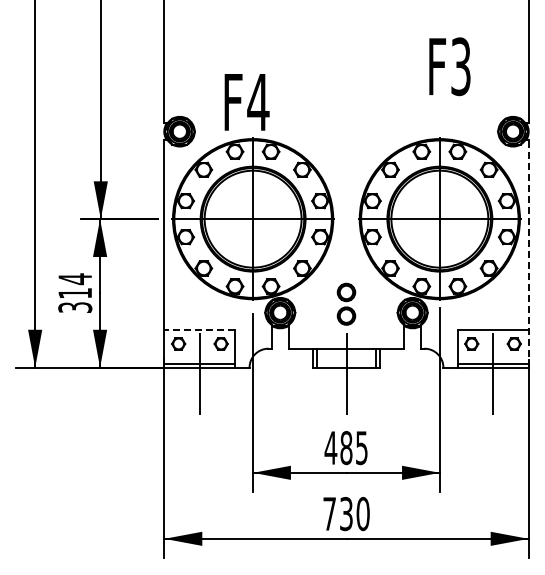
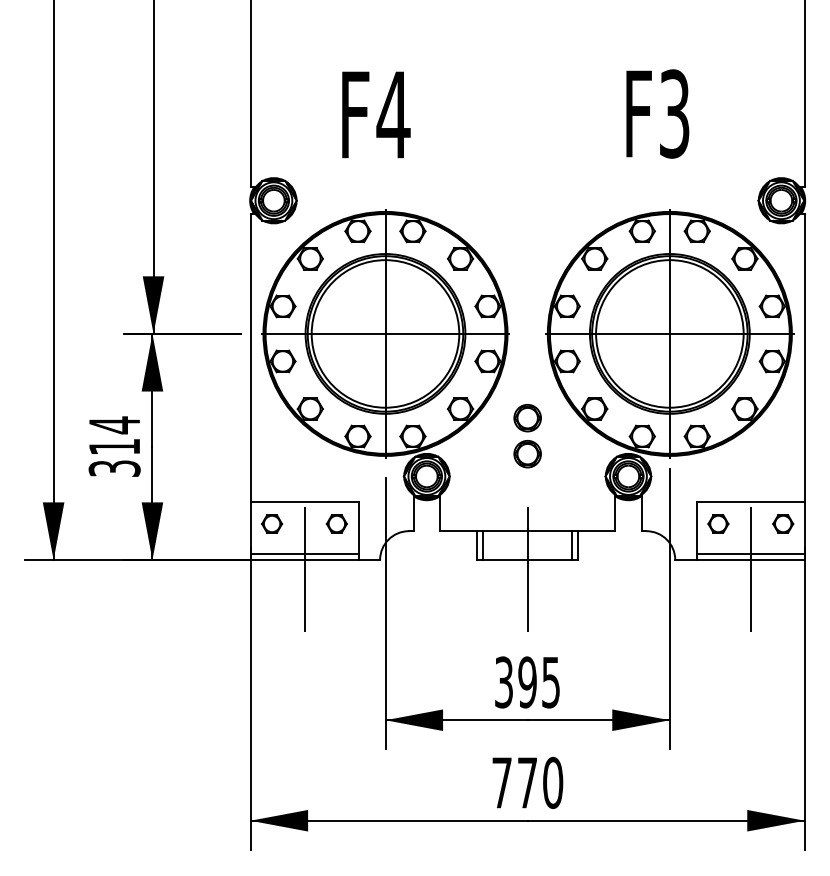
text: (449, 66) -> (657, 113), moved
text: (246, 102) -> (375, 115), moved
line: (528, 254) -> (804, 387), dashed -> solid
part: (346, 303) -> (527, 434), moved
line: (199, 329) -> (303, 501), dashed -> solid
text: (338, 447) -> (515, 681), 485 -> 395
text: (346, 514) -> (527, 783), 730 -> 770

